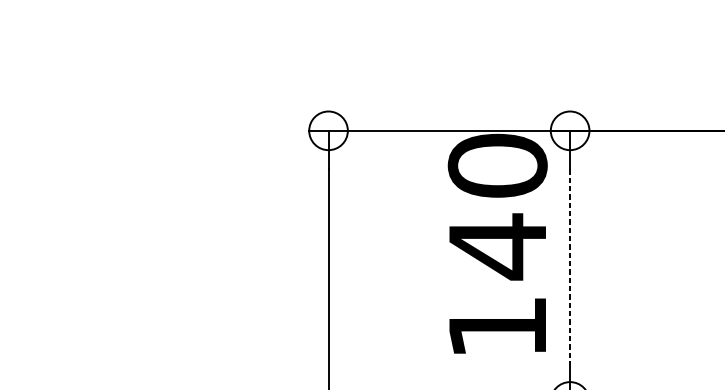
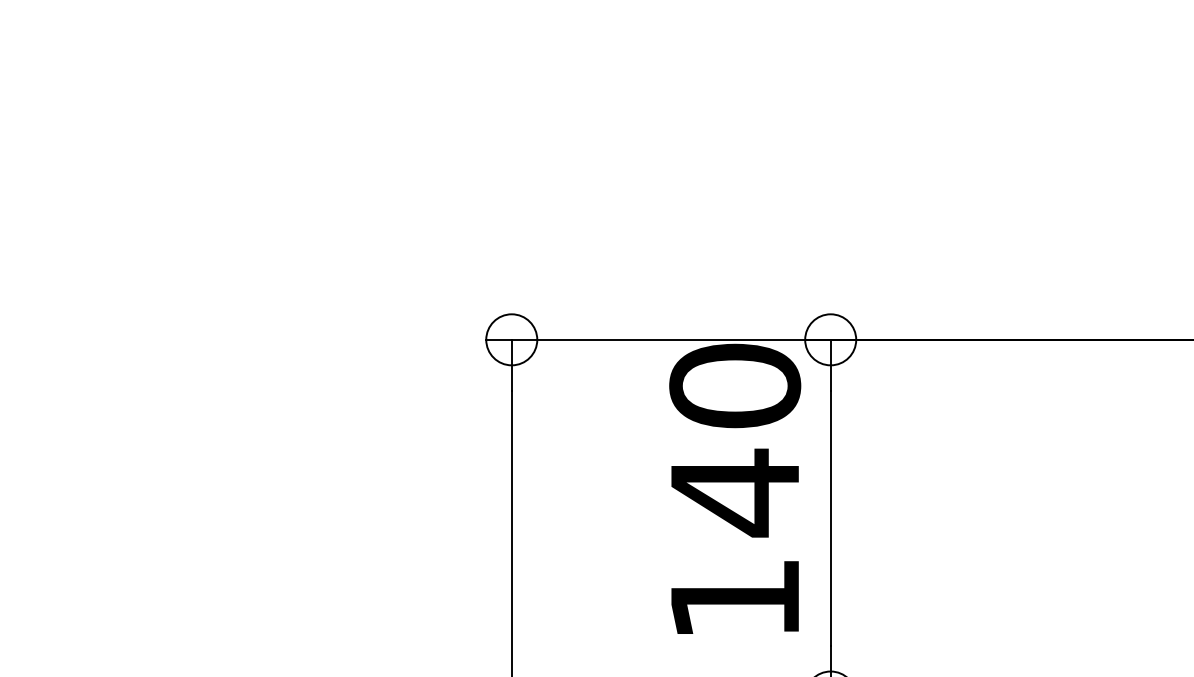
line: (569, 266) -> (830, 518), dashed -> solid

